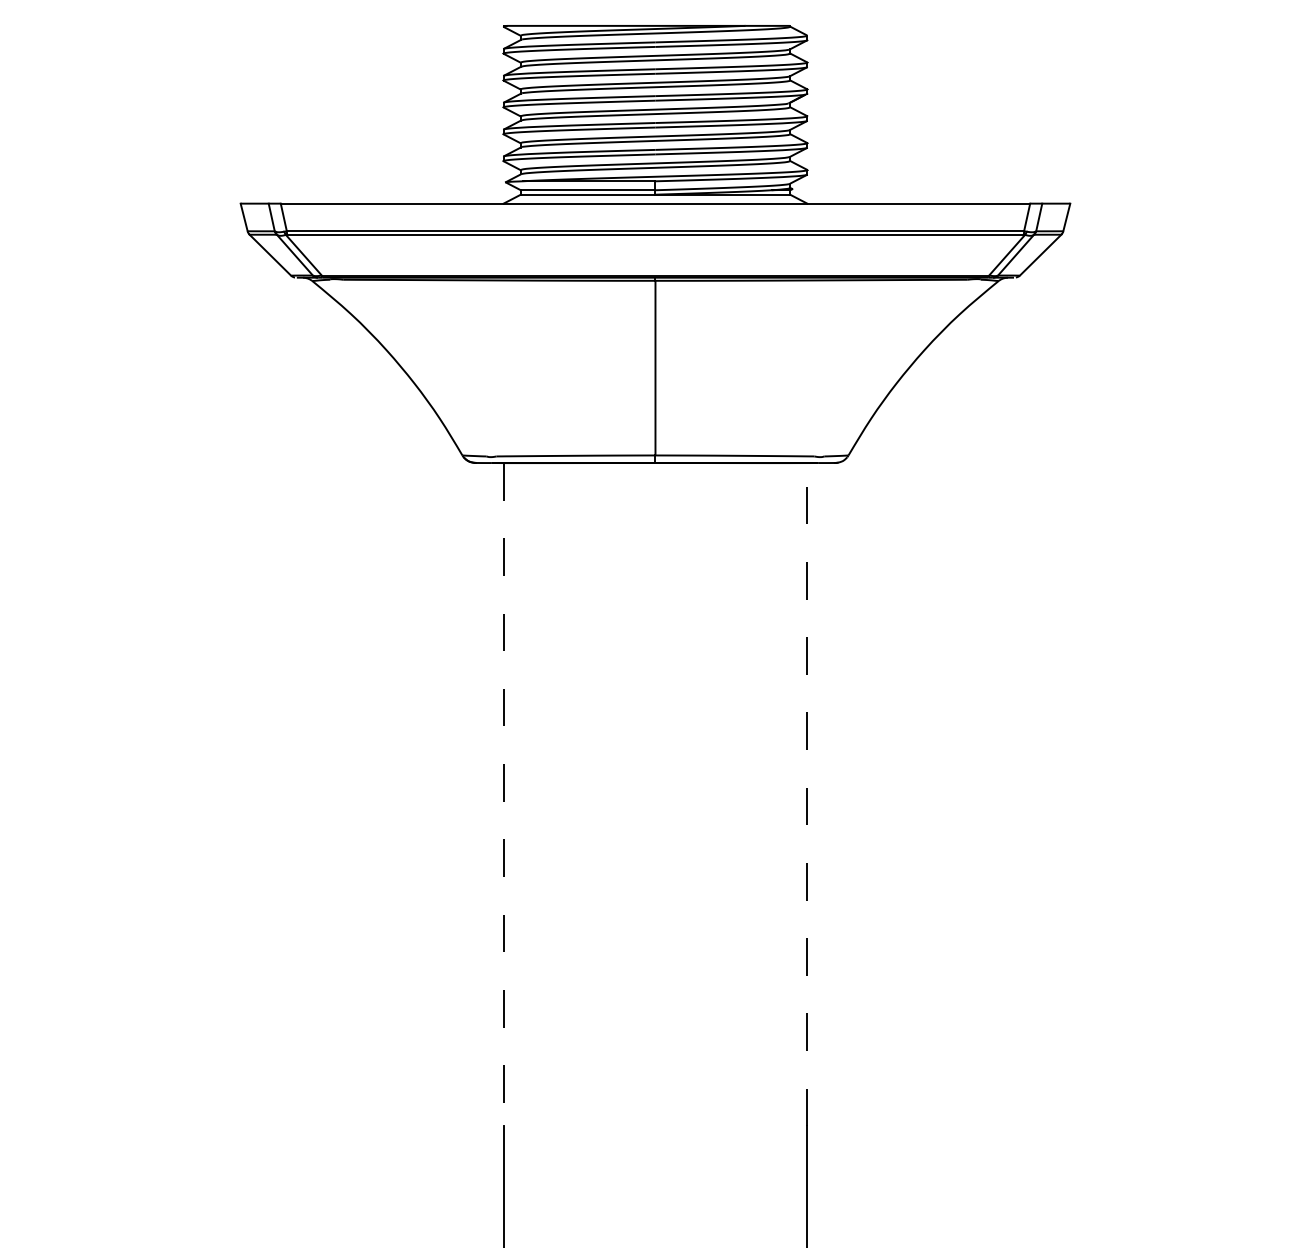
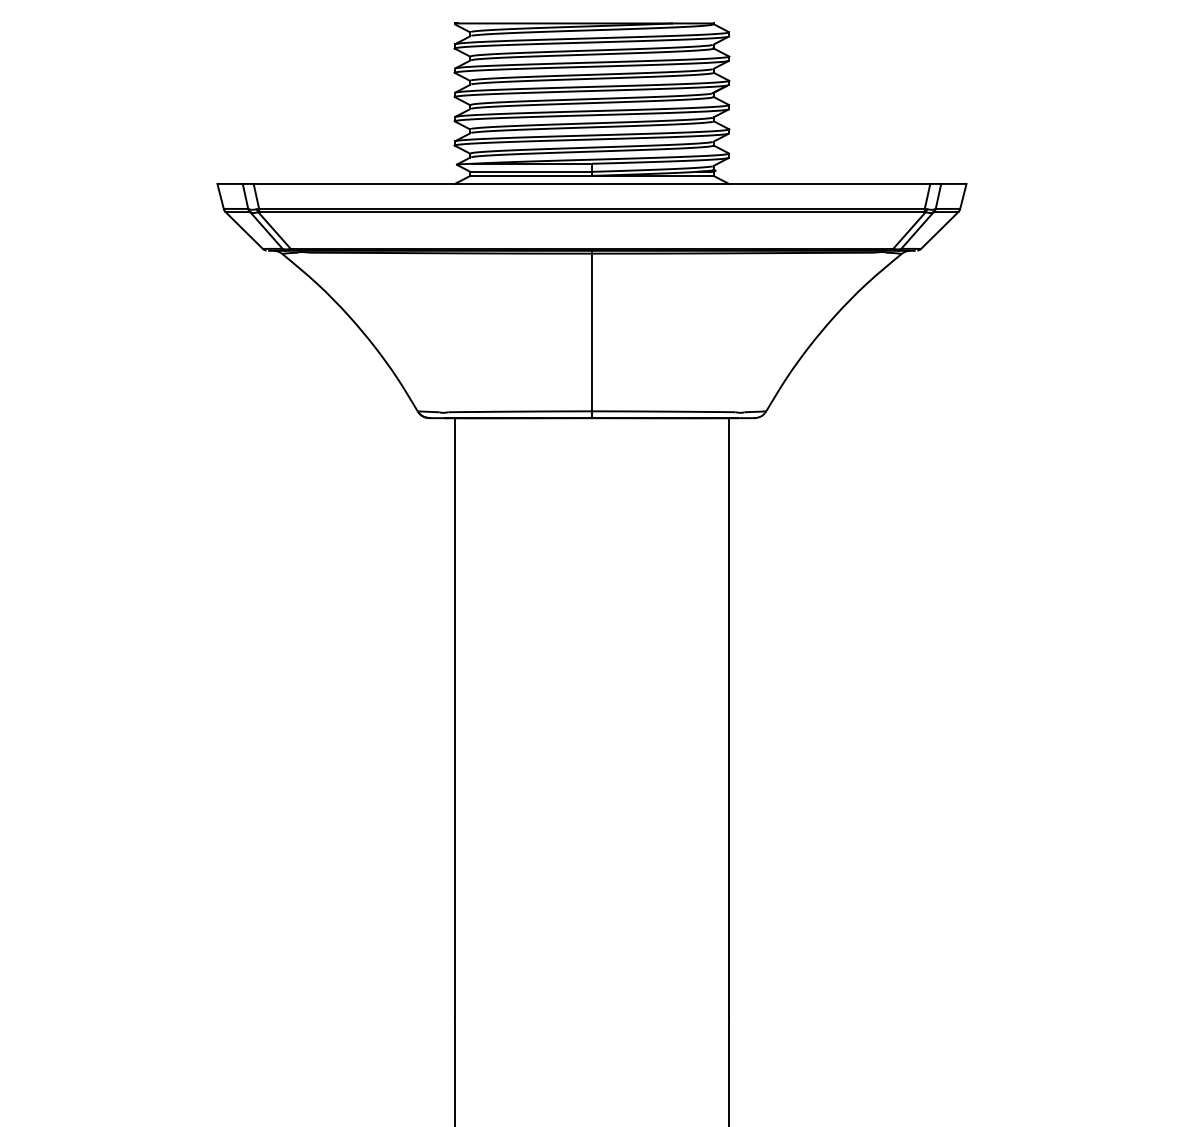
line: (503, 794) -> (454, 717), dashed -> solid
line: (807, 794) -> (729, 717), dashed -> solid

